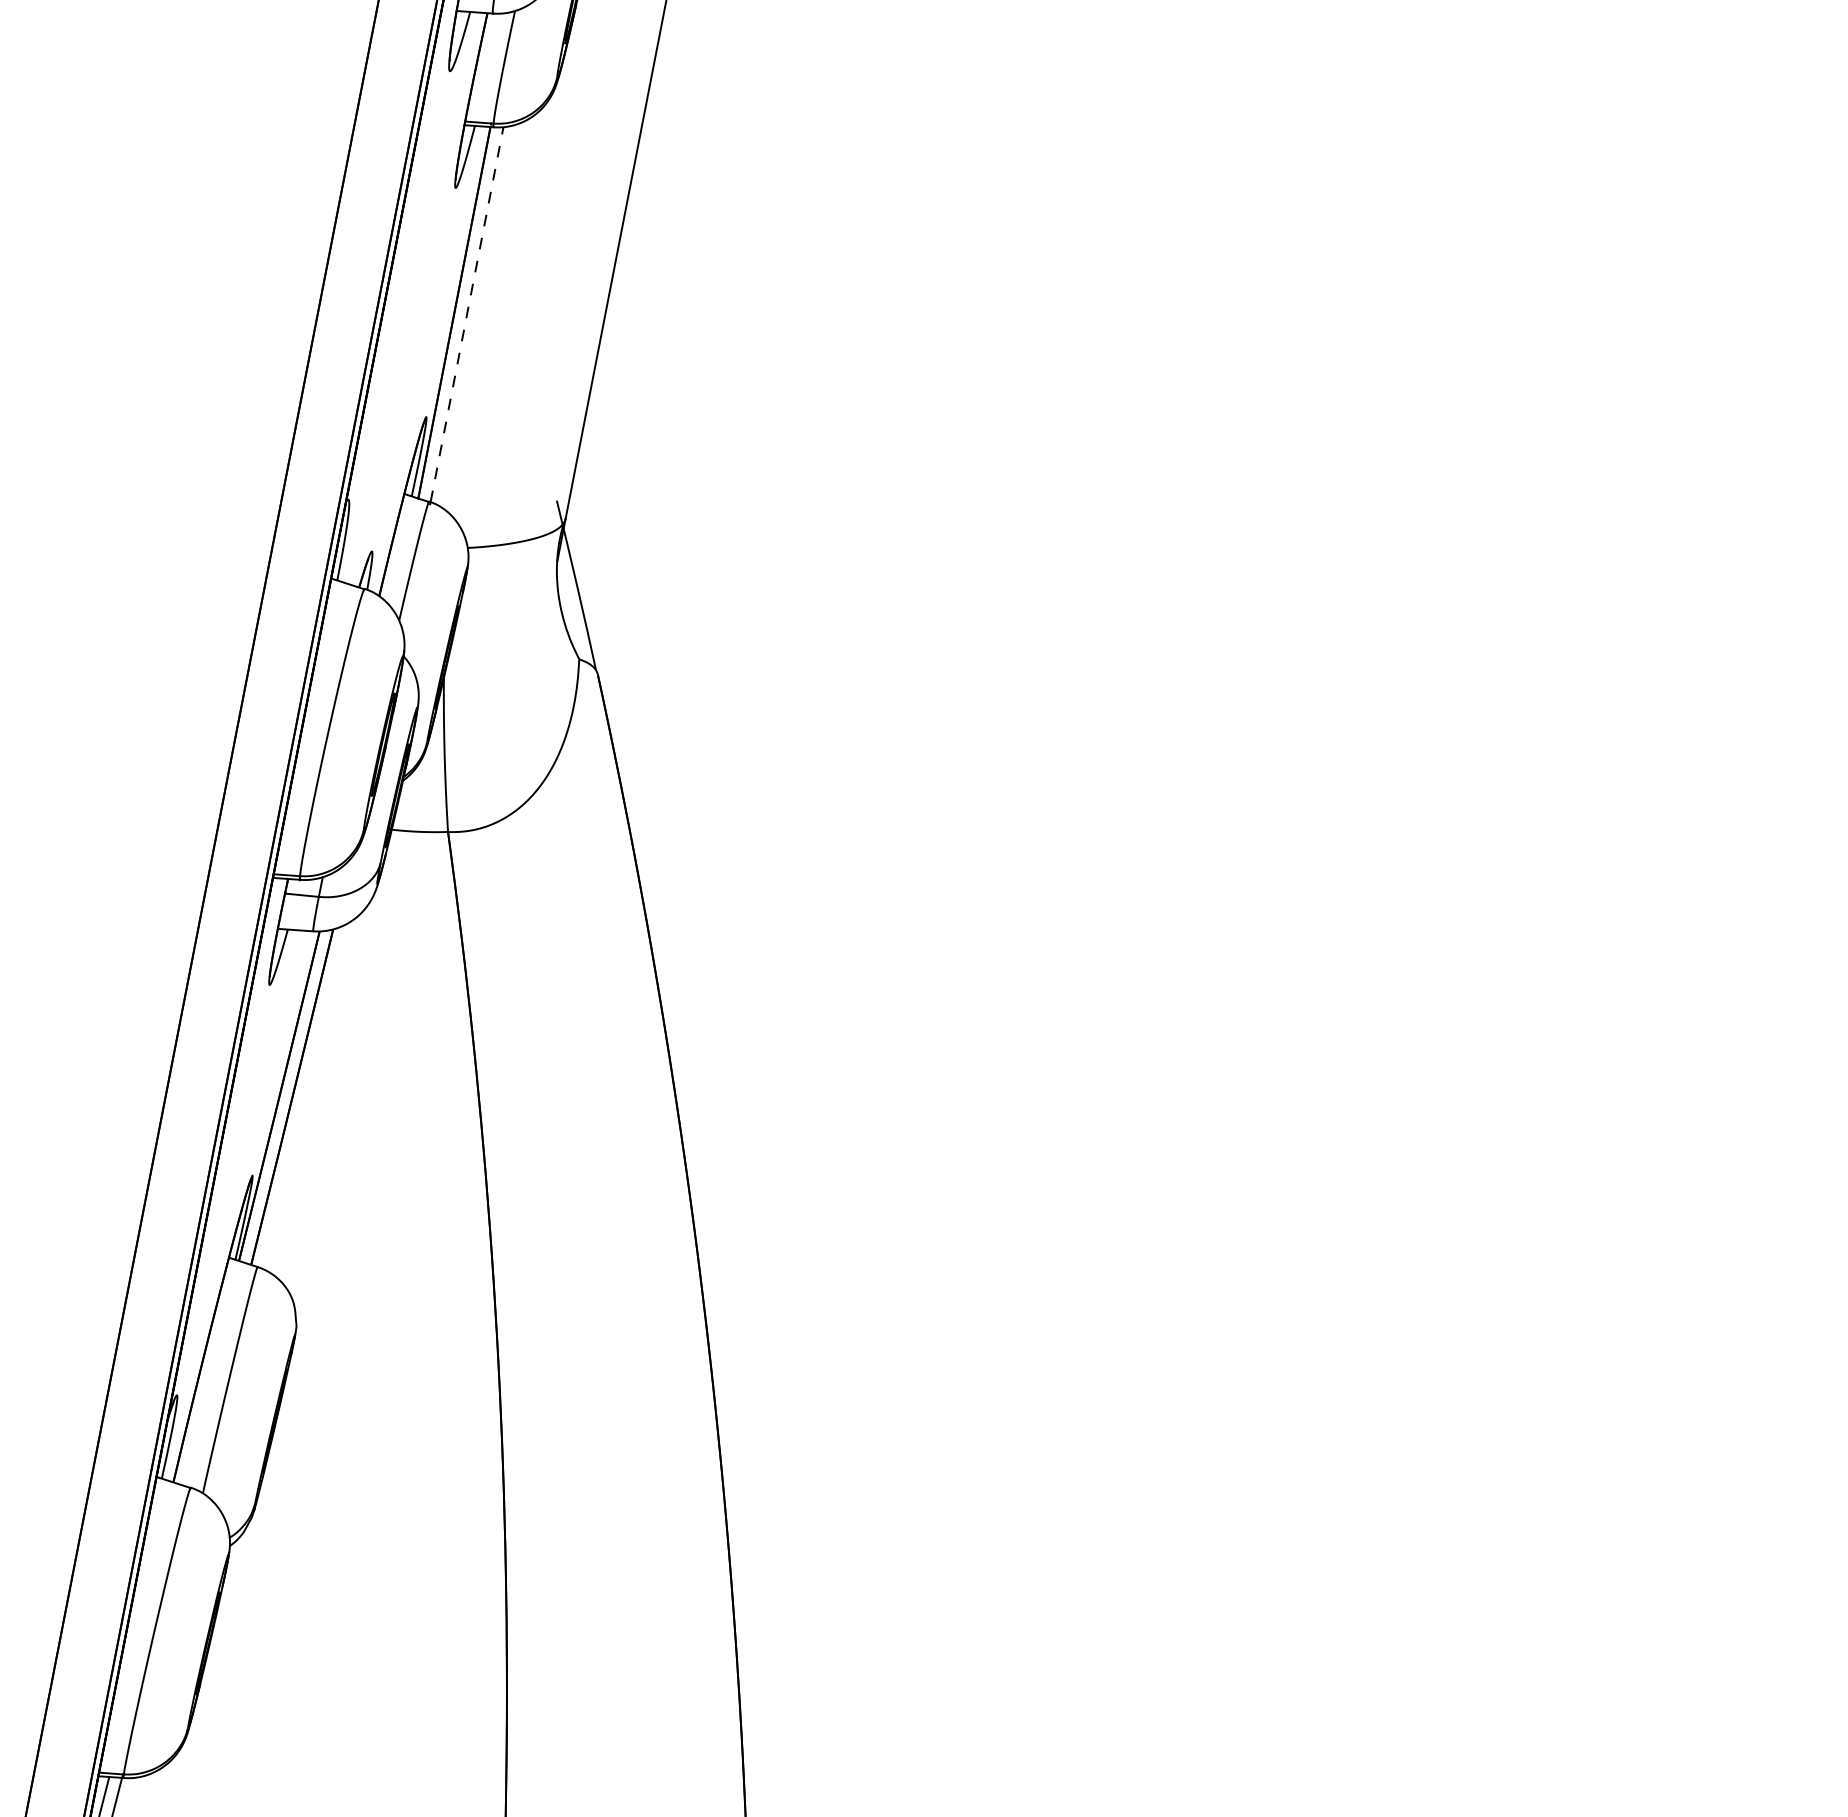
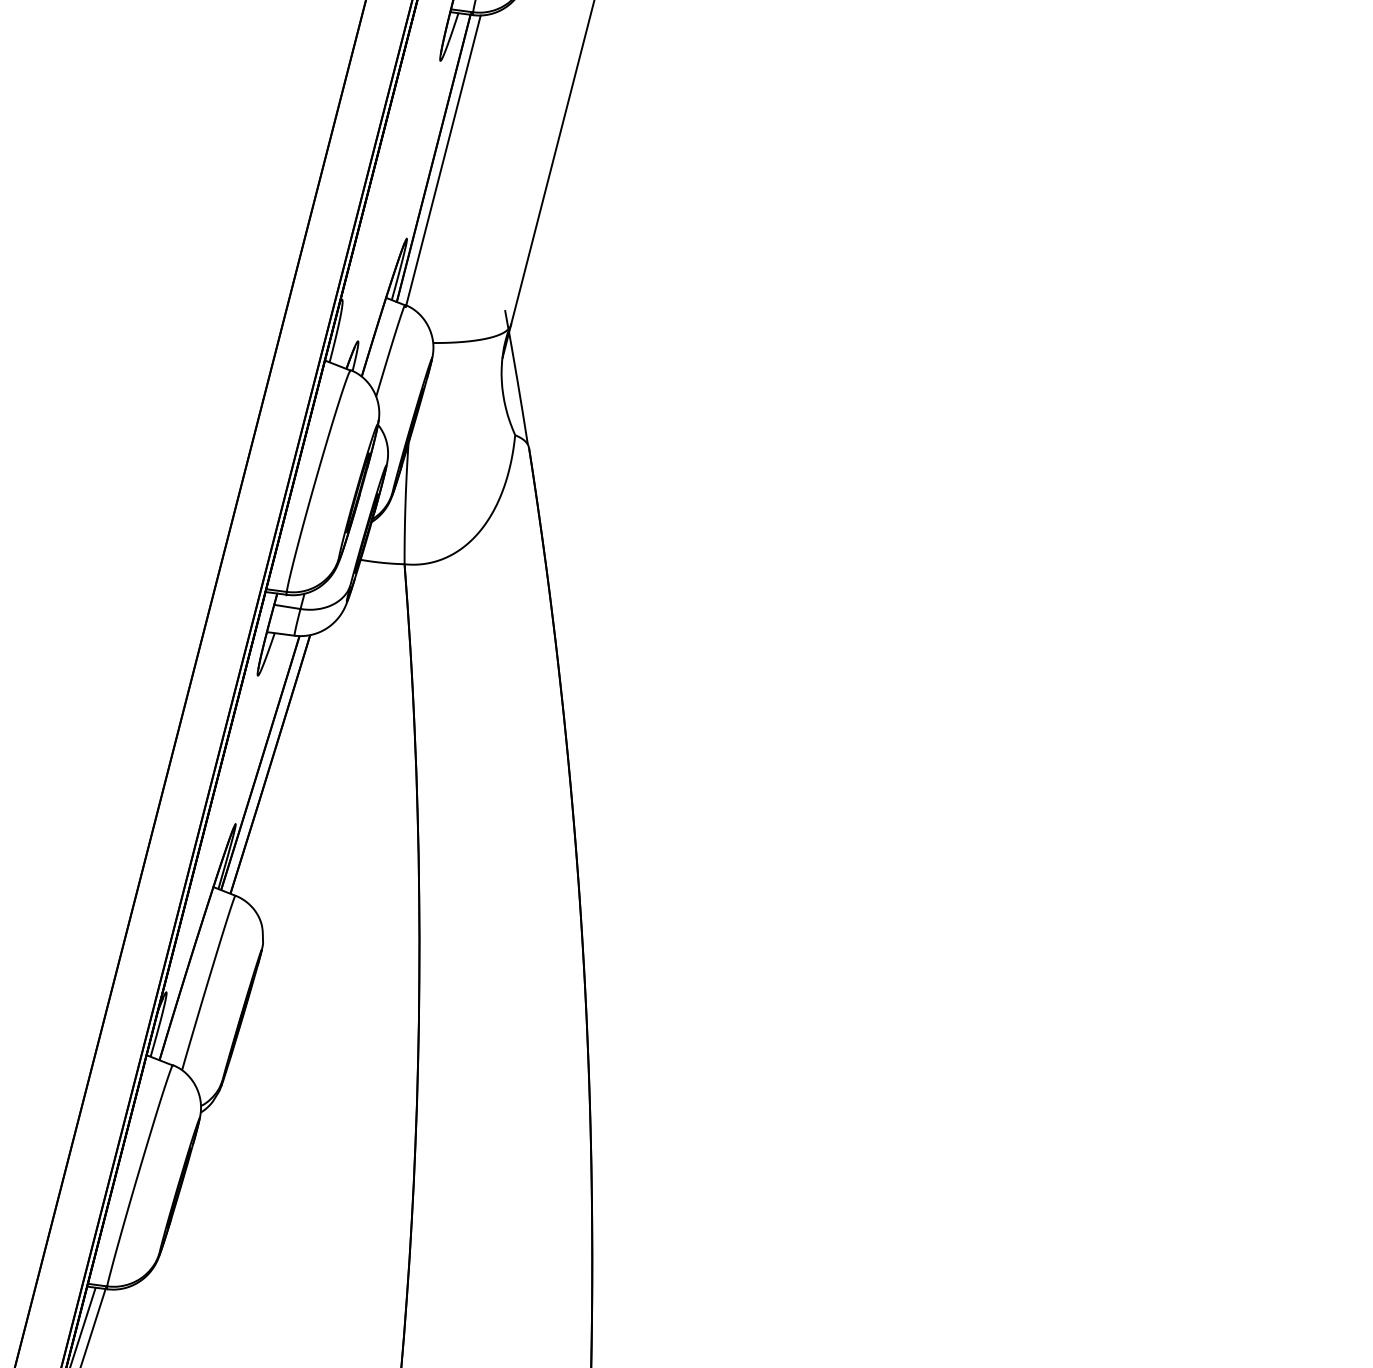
line: (467, 314) -> (443, 160), dashed -> solid

